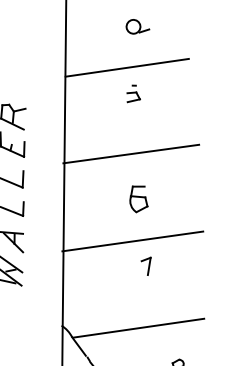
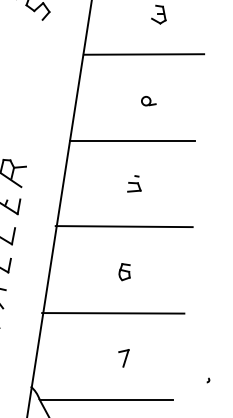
part: (137, 26) -> (148, 101), size x0.62
part: (132, 93) -> (134, 183), moved
part: (138, 199) -> (124, 272), size x0.62
part: (146, 266) -> (123, 358), moved

